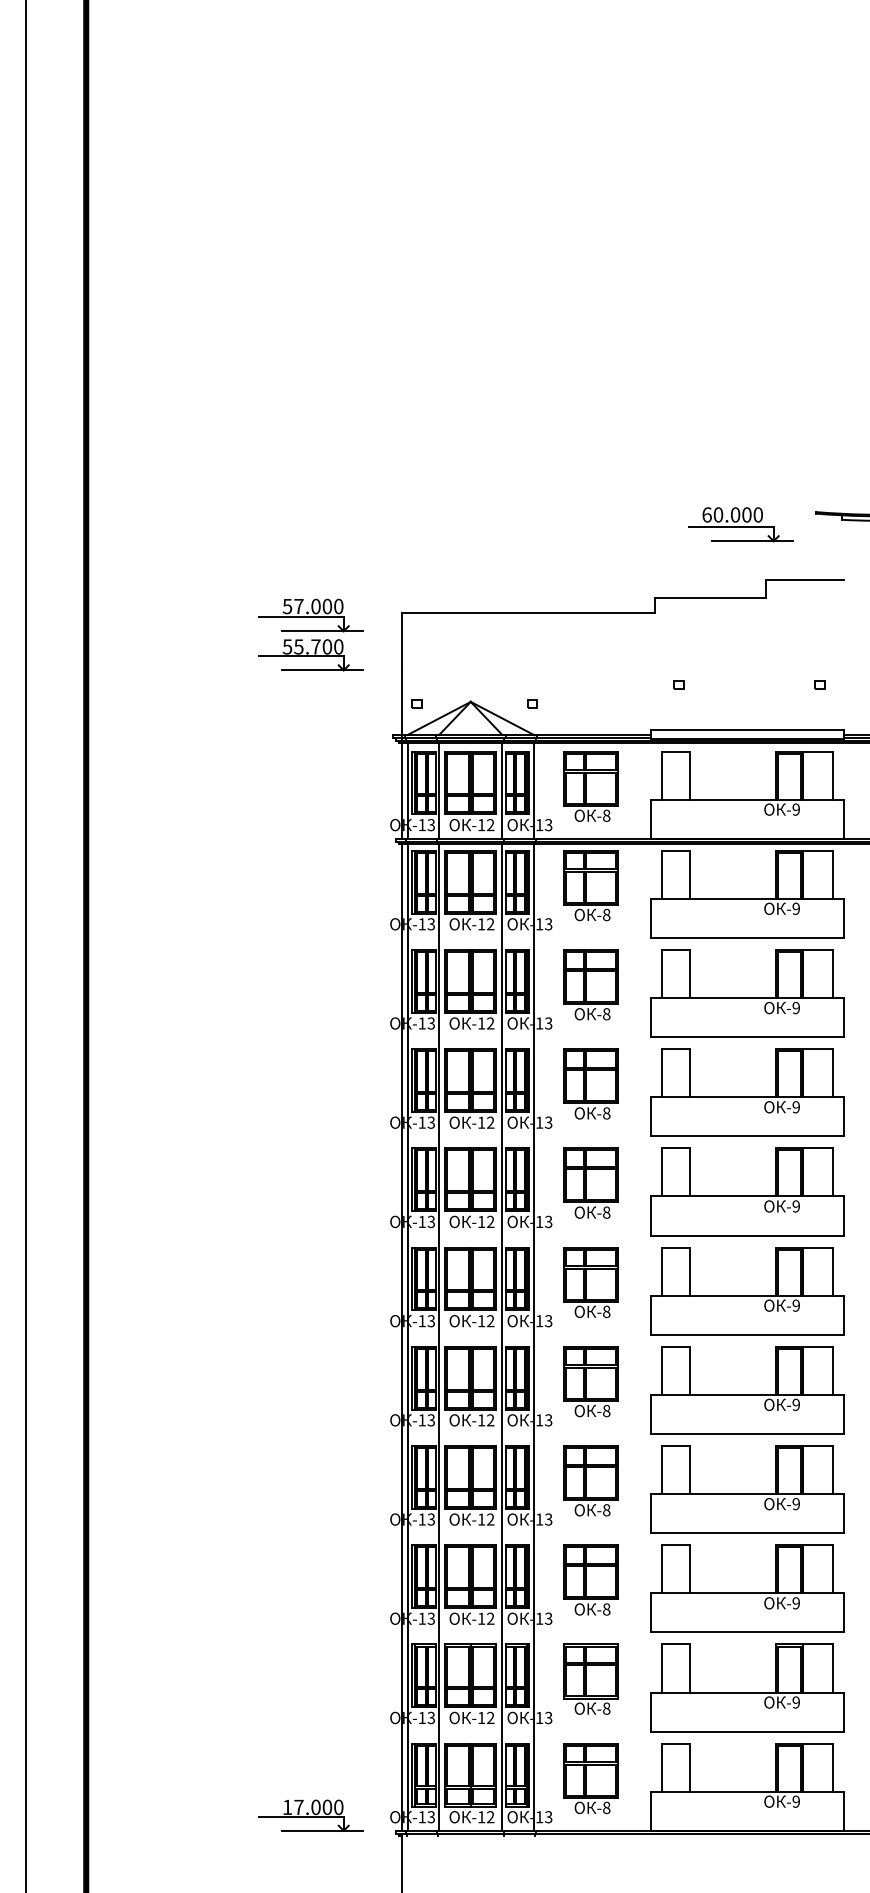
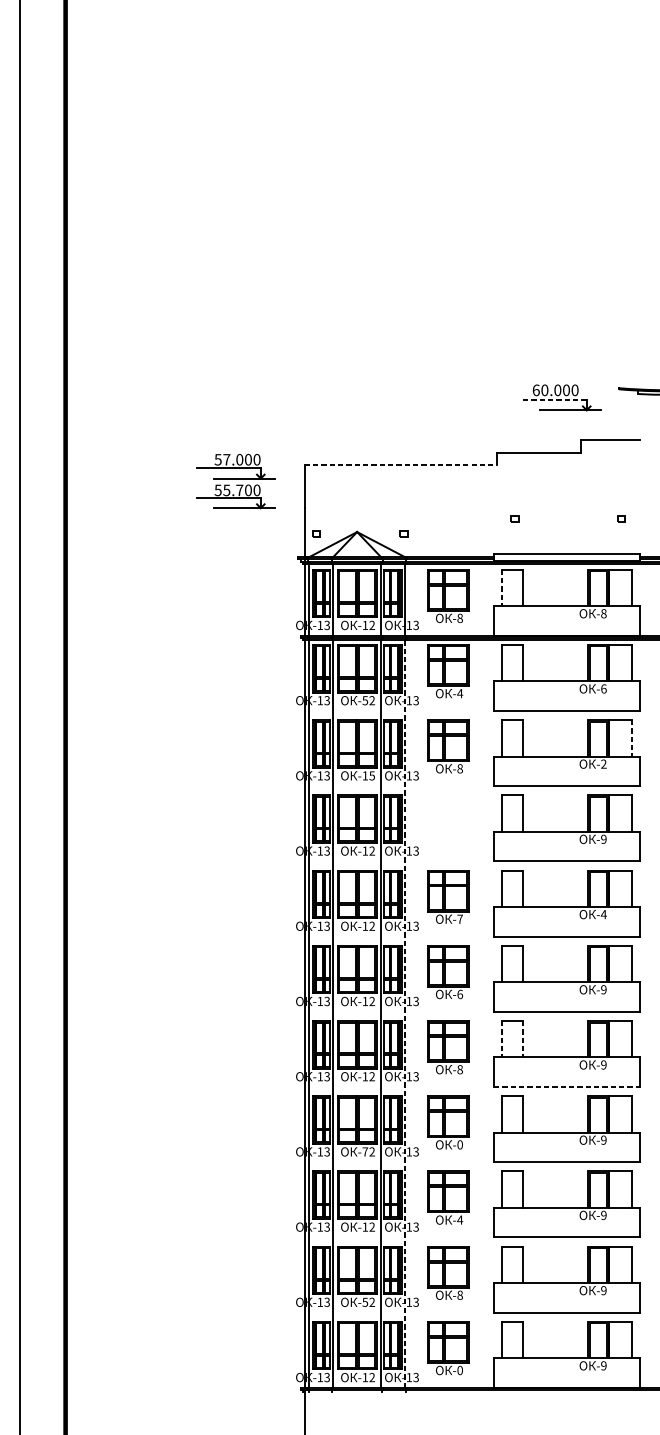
line: (730, 527) -> (554, 399), solid -> dashed
line: (528, 613) -> (400, 465), solid -> dashed
line: (662, 776) -> (502, 588), solid -> dashed
text: (796, 809) -> (604, 613), -9 -> -8
text: (796, 908) -> (604, 688), -9 -> -6
text: (606, 914) -> (460, 693), -8 -> -4
text: (481, 924) -> (365, 700), -12 -> -52
line: (832, 974) -> (631, 738), solid -> dashed
text: (795, 1008) -> (603, 764), -9 -> -2
text: (490, 1023) -> (372, 775), -12 -> -15
part: (590, 1083) -> (447, 821), removed
text: (796, 1206) -> (604, 914), -9 -> -4
text: (606, 1212) -> (460, 919), -8 -> -7
text: (606, 1311) -> (460, 994), -8 -> -6
line: (533, 1336) -> (404, 1013), solid -> dashed
line: (662, 1371) -> (502, 1039), solid -> dashed
line: (689, 1371) -> (522, 1039), solid -> dashed
line: (747, 1433) -> (566, 1086), solid -> dashed
text: (606, 1510) -> (460, 1145), -8 -> -0
text: (481, 1519) -> (365, 1151), -12 -> -72
text: (606, 1609) -> (460, 1220), -8 -> -4
text: (481, 1718) -> (365, 1302), -12 -> -52
text: (606, 1807) -> (460, 1370), -8 -> -0
part: (310, 1815) -> (235, 1376), removed

